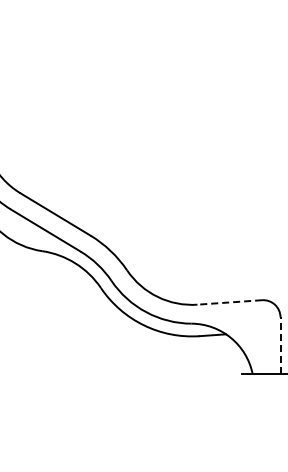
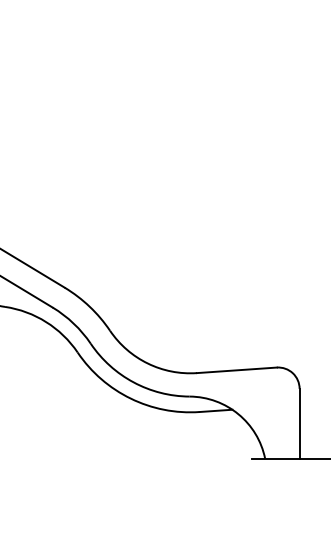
line: (229, 302) -> (236, 370), dashed -> solid
line: (280, 345) -> (299, 423), dashed -> solid

